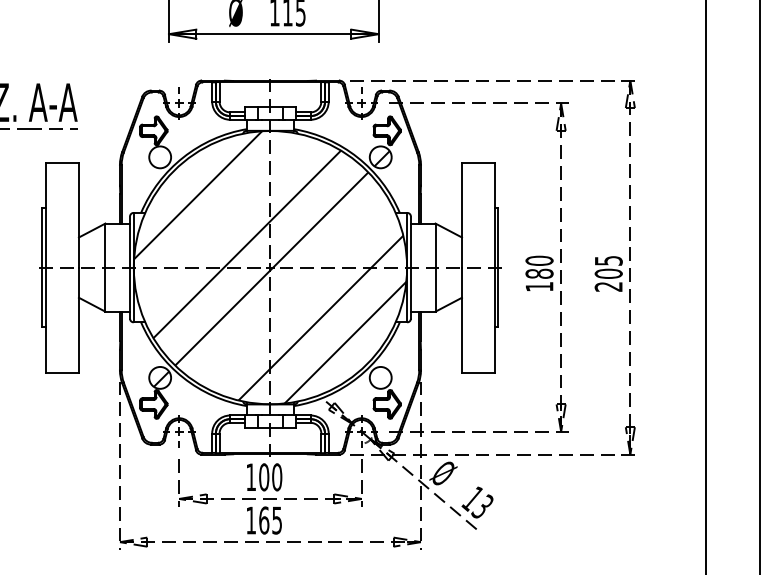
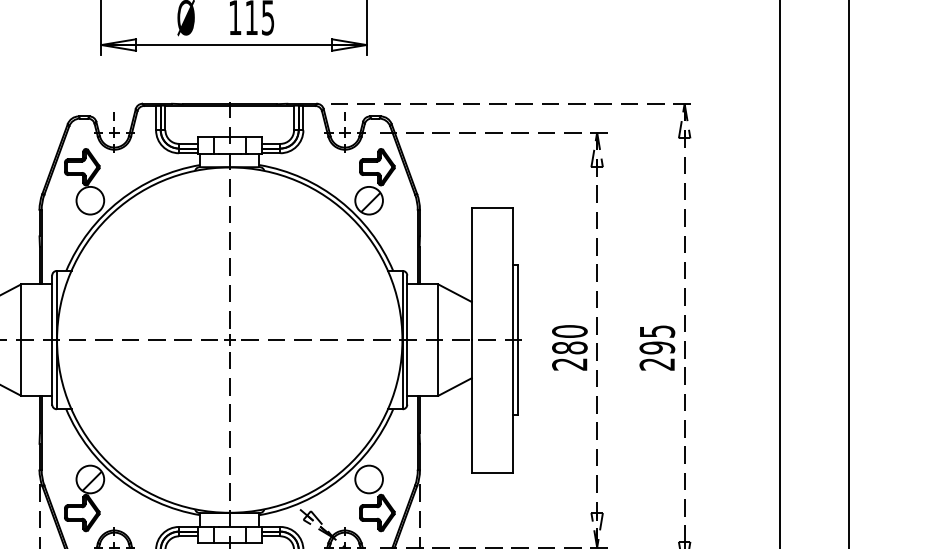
hatch: (270, 267) -> (229, 339), removed
text: (608, 273) -> (657, 347), 205 -> 295
text: (539, 286) -> (569, 363), 180 -> 280

